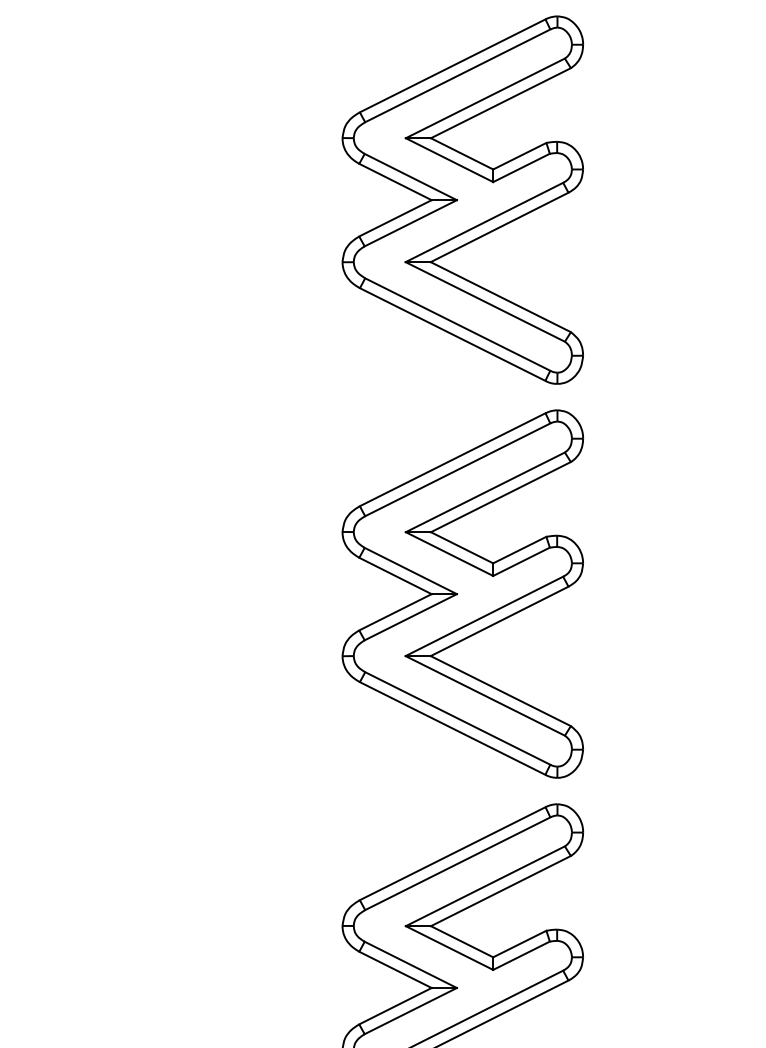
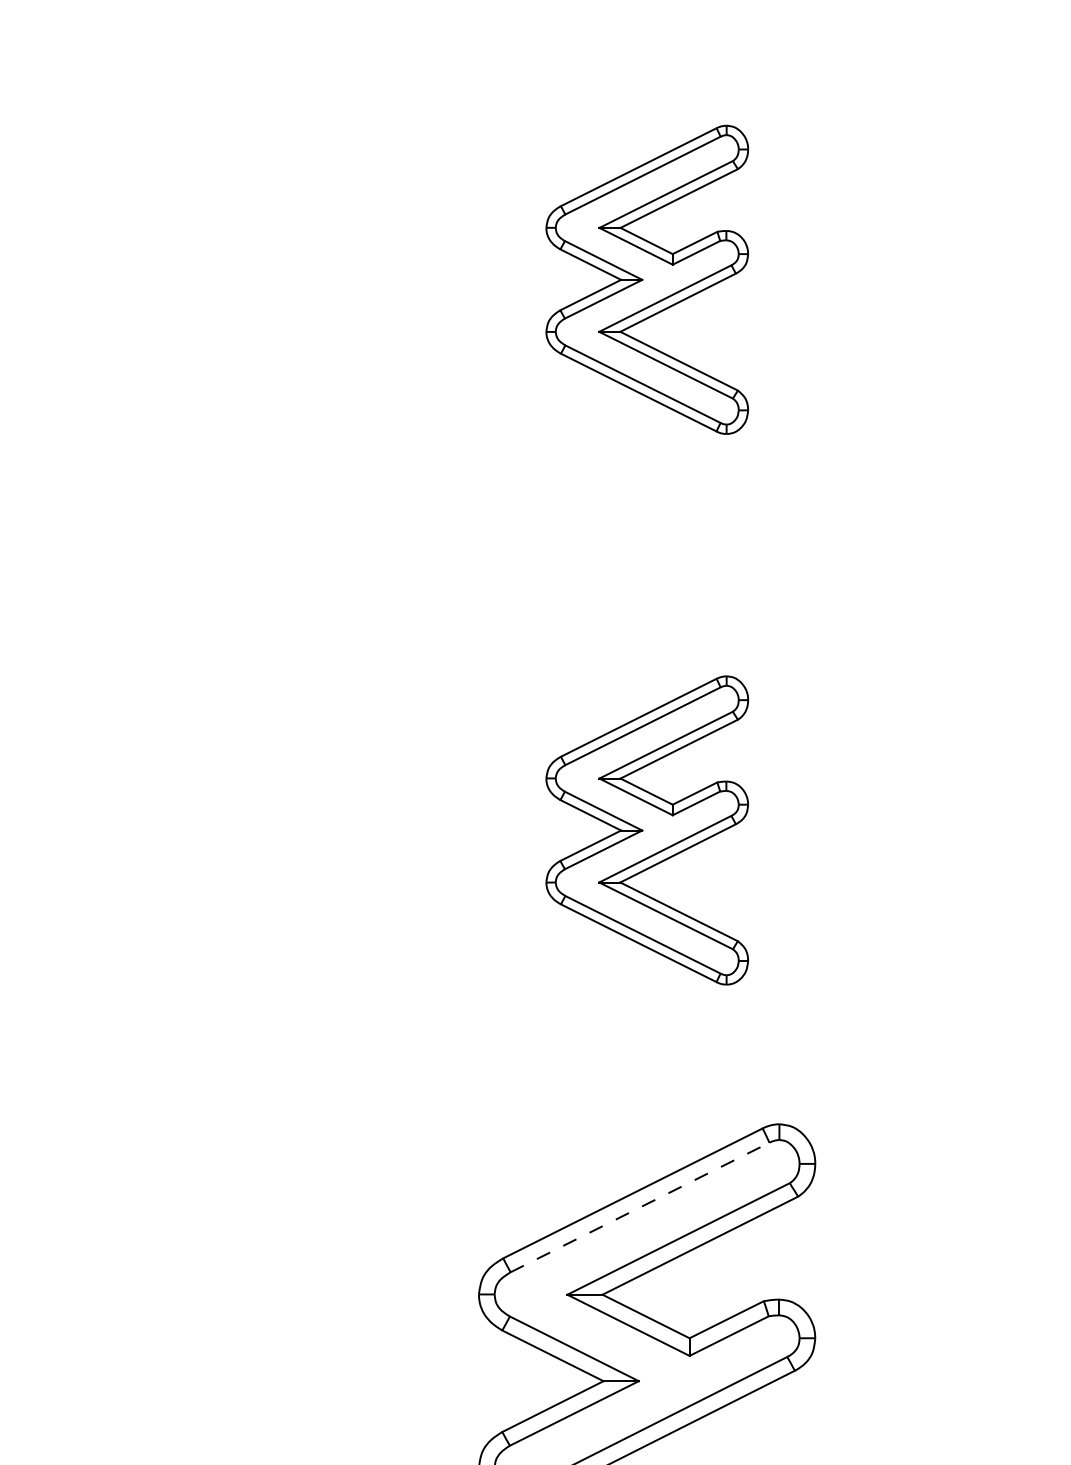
part: (463, 199) -> (647, 279), size x0.6
part: (463, 594) -> (647, 830), size x0.6
line: (458, 863) -> (640, 1207), solid -> dashed

